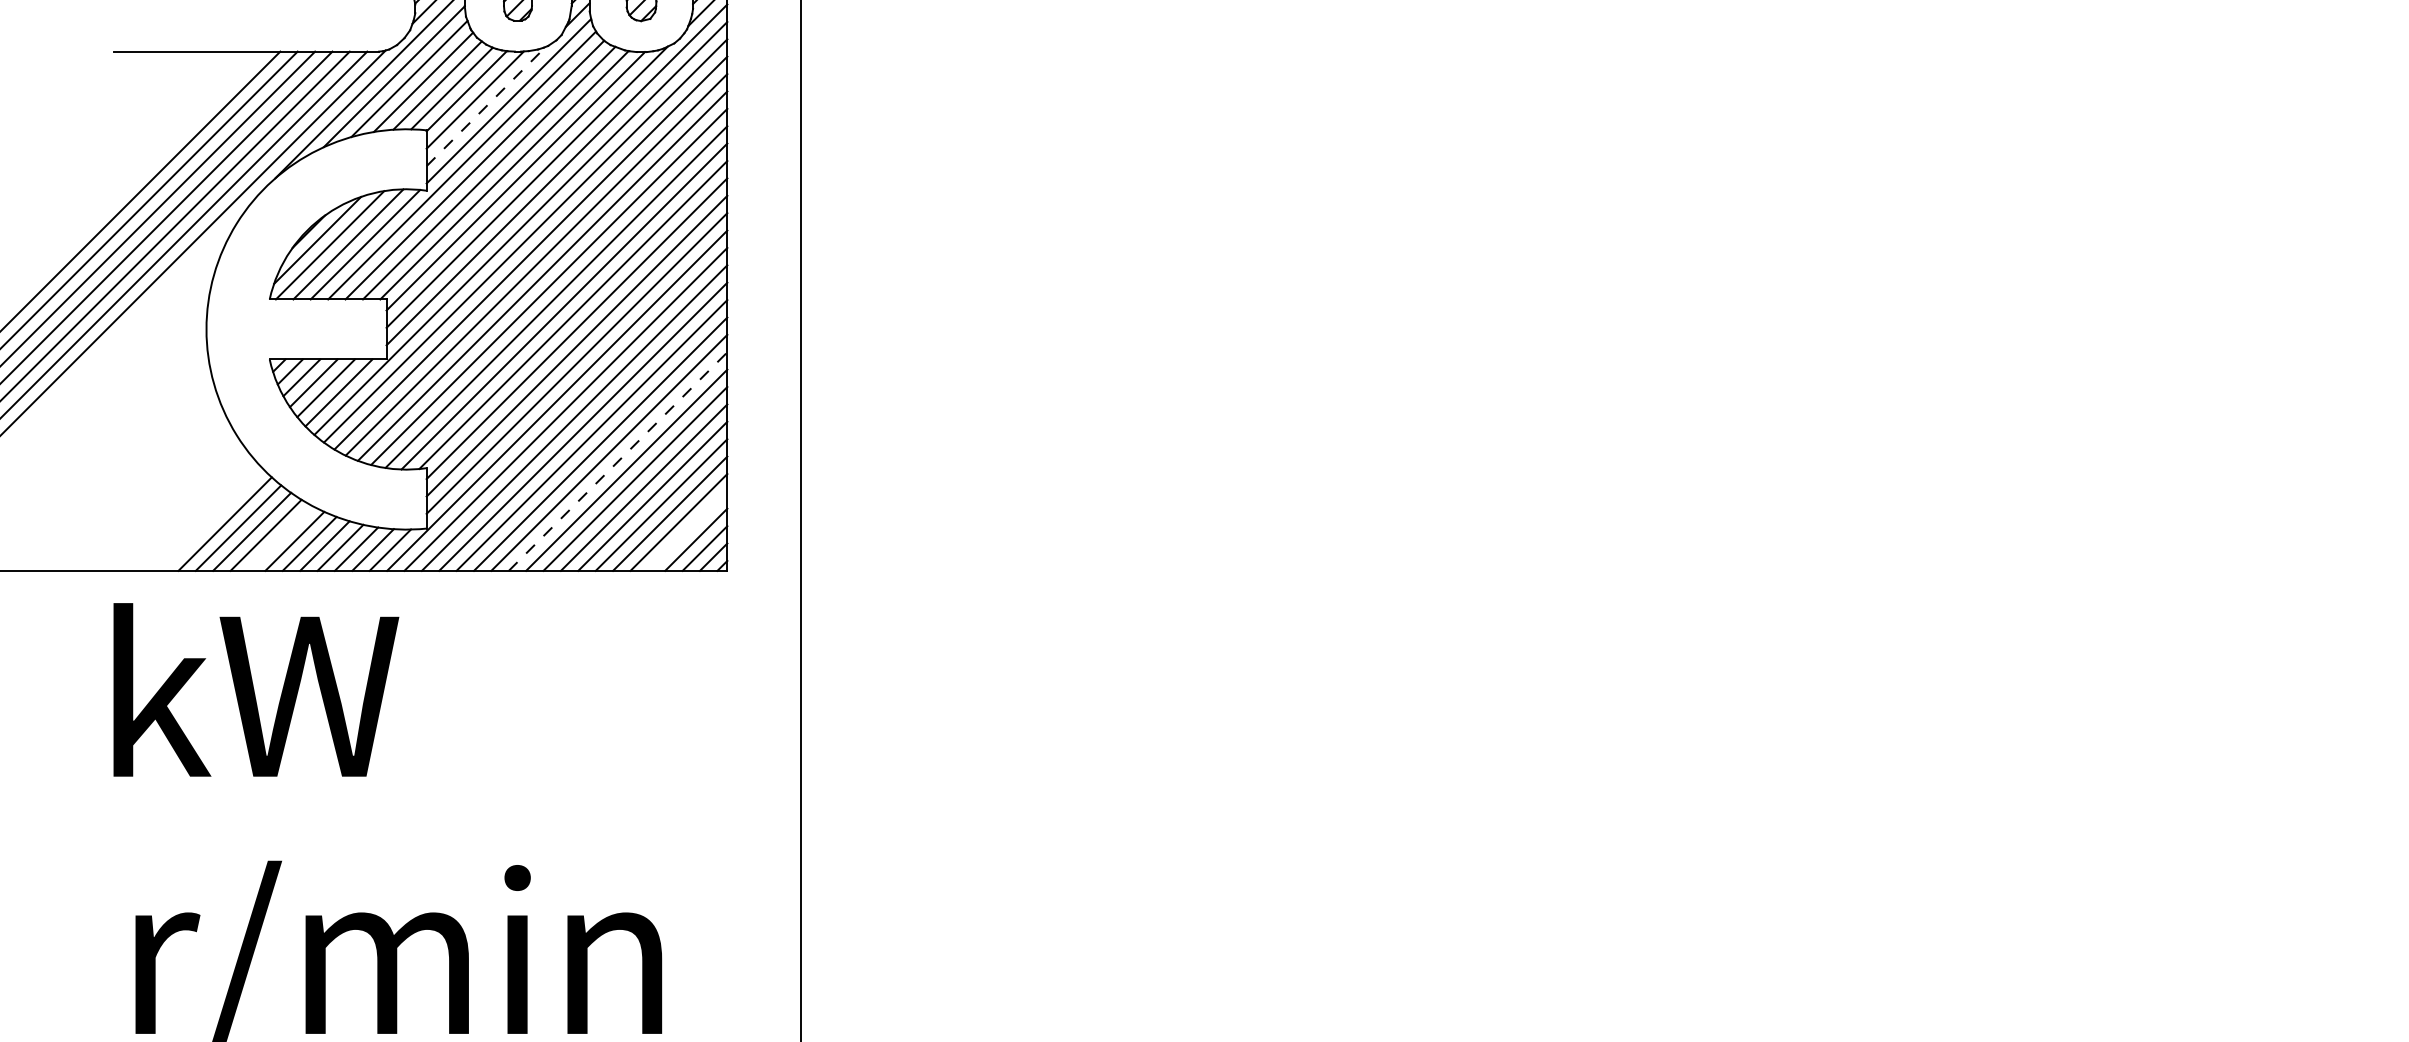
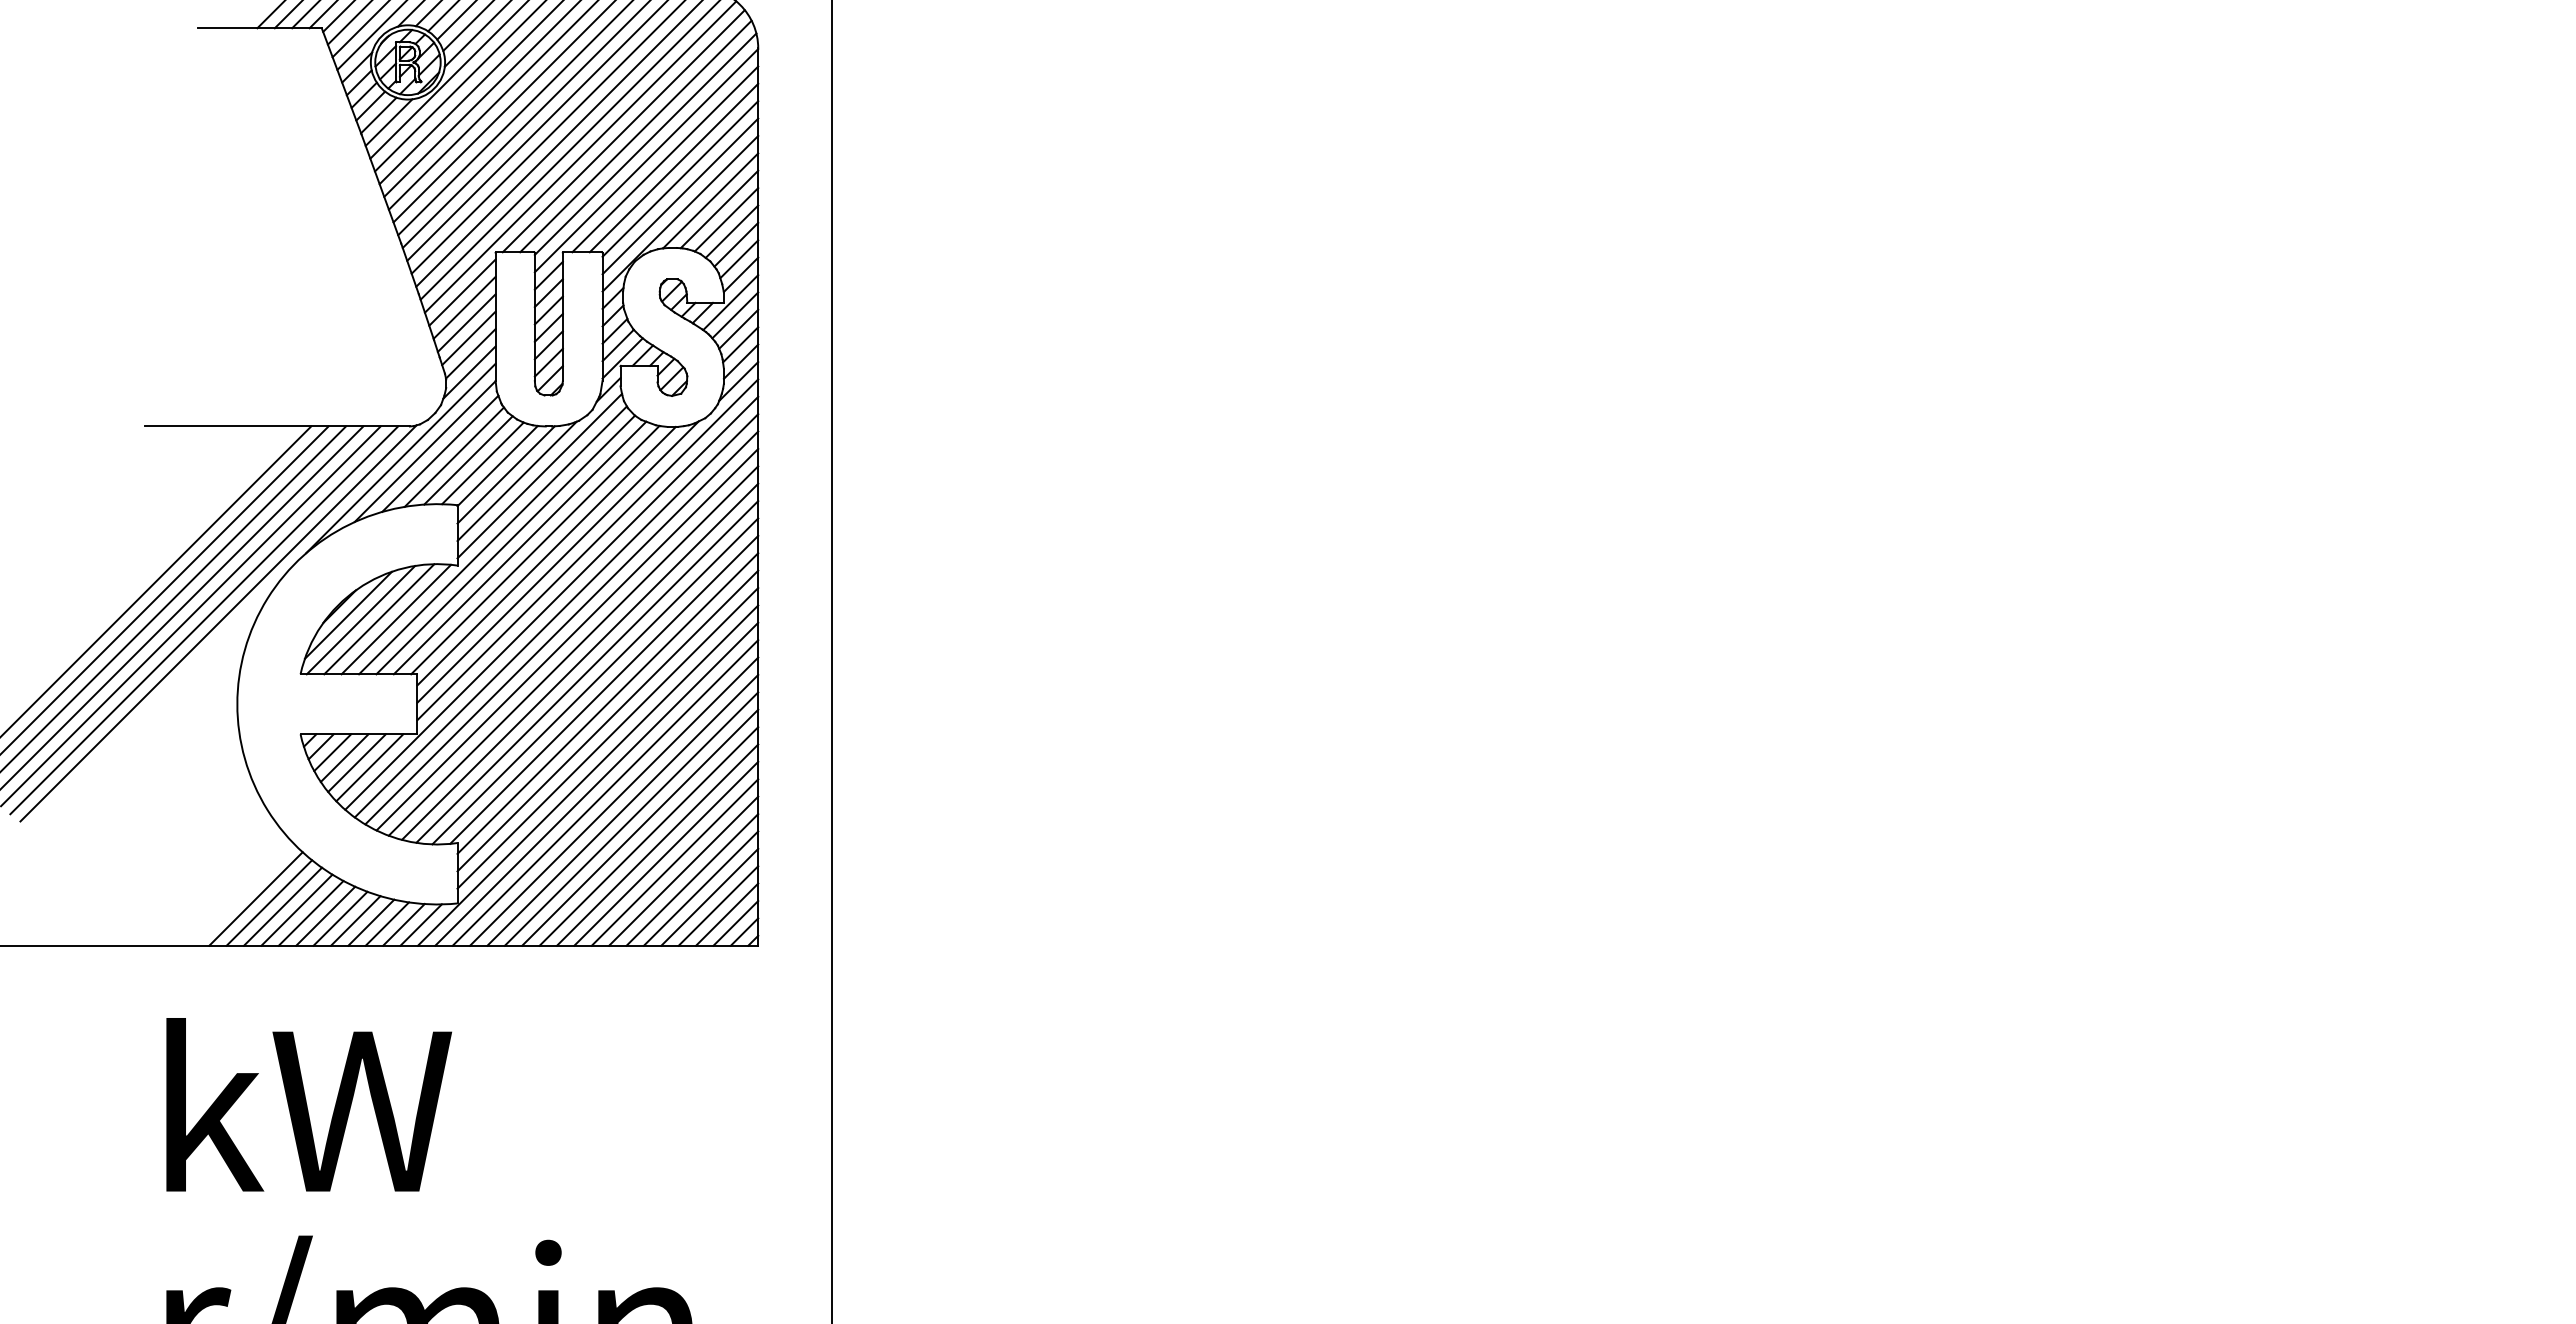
line: (486, 106) -> (517, 481), dashed -> solid
line: (617, 461) -> (648, 836), dashed -> solid
line: (687, 530) -> (718, 905), added
line: (279, 537) -> (310, 912), added
text: (255, 689) -> (308, 1104), moved

